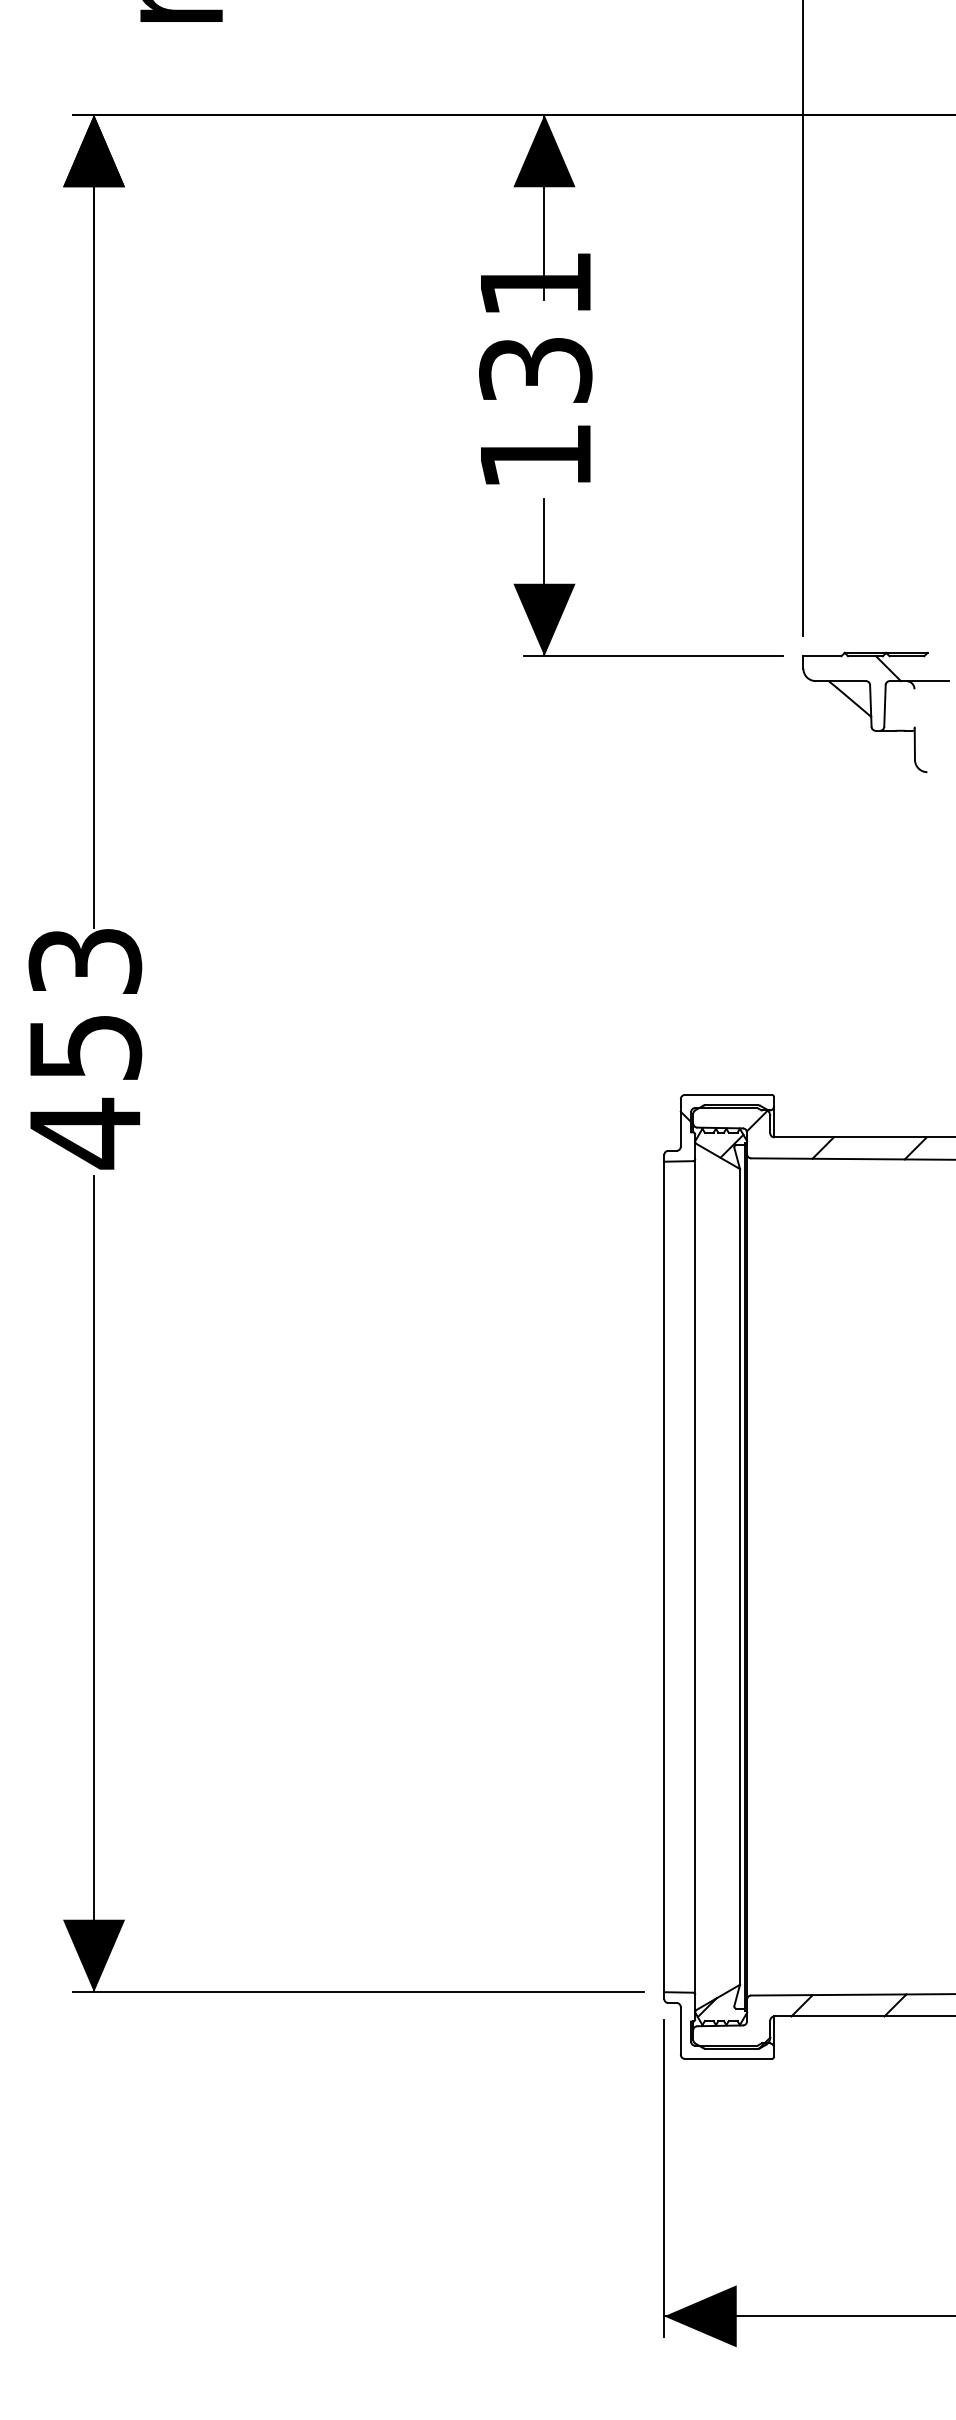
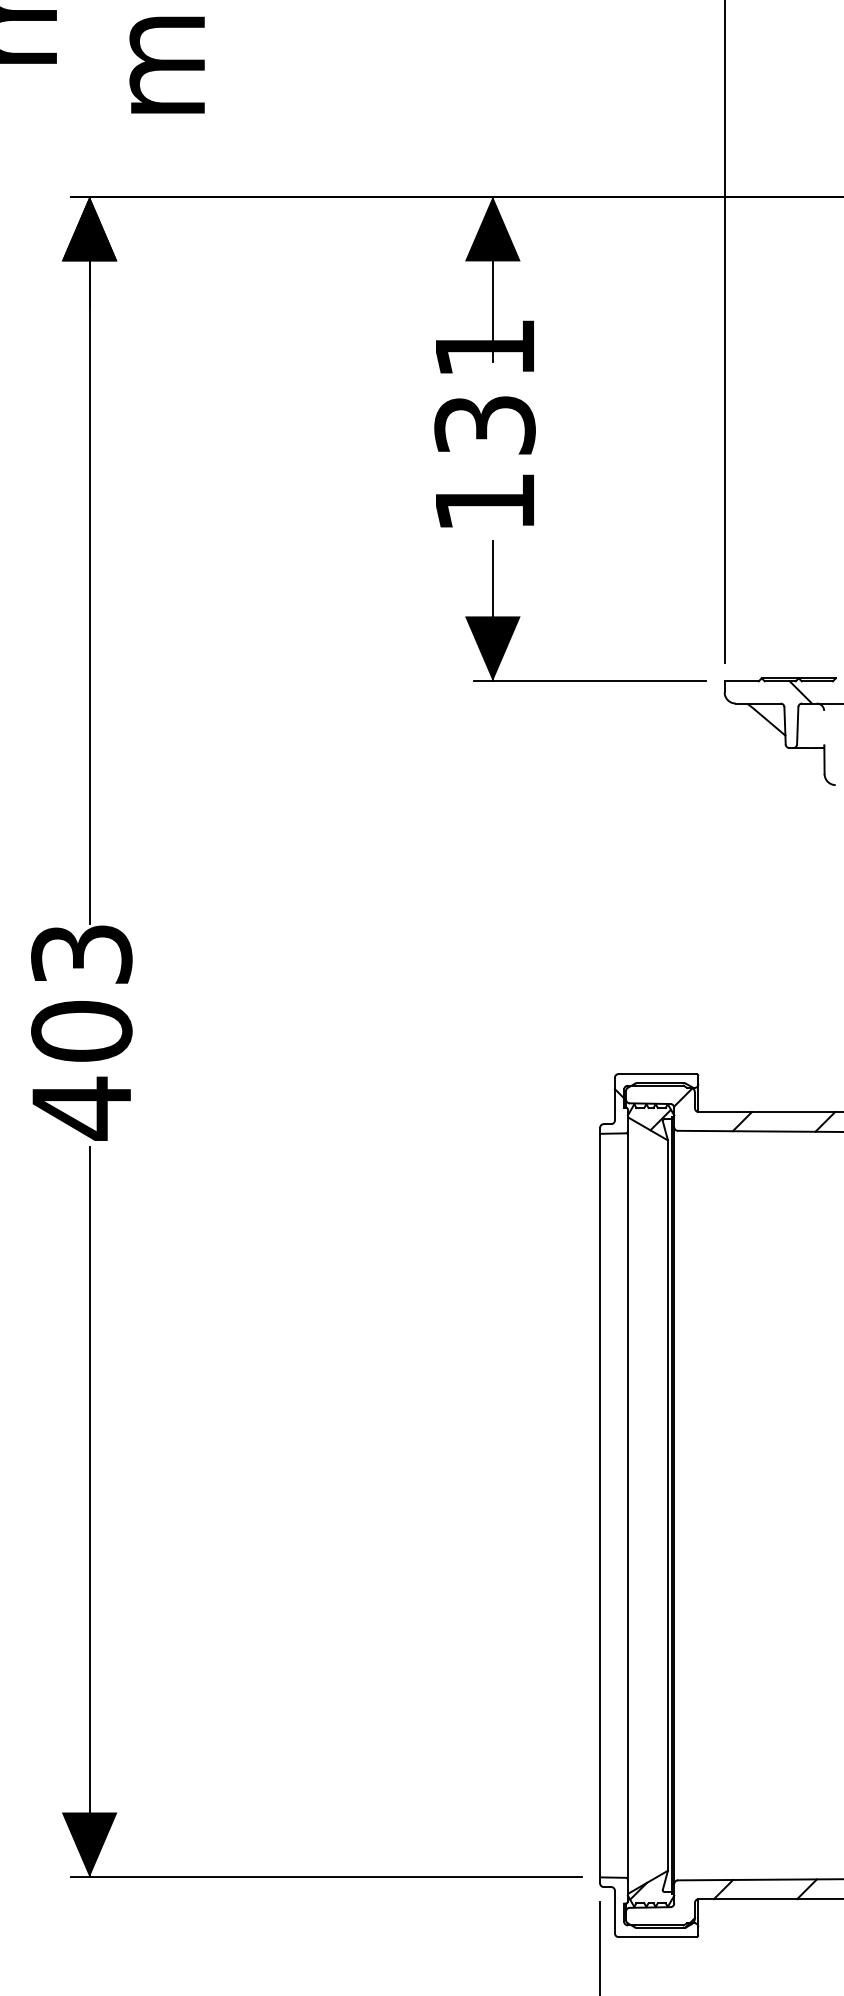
text: (85, 1047) -> (81, 1031), 453 -> 403

